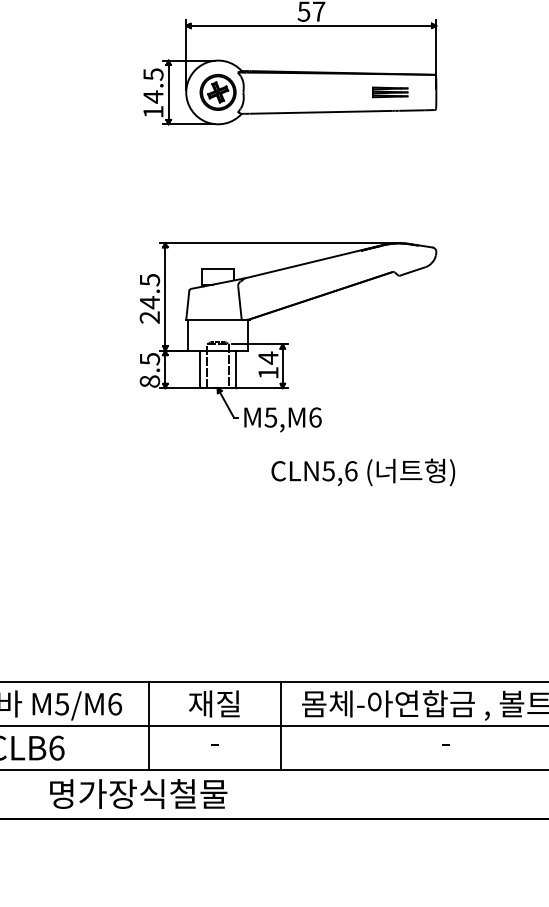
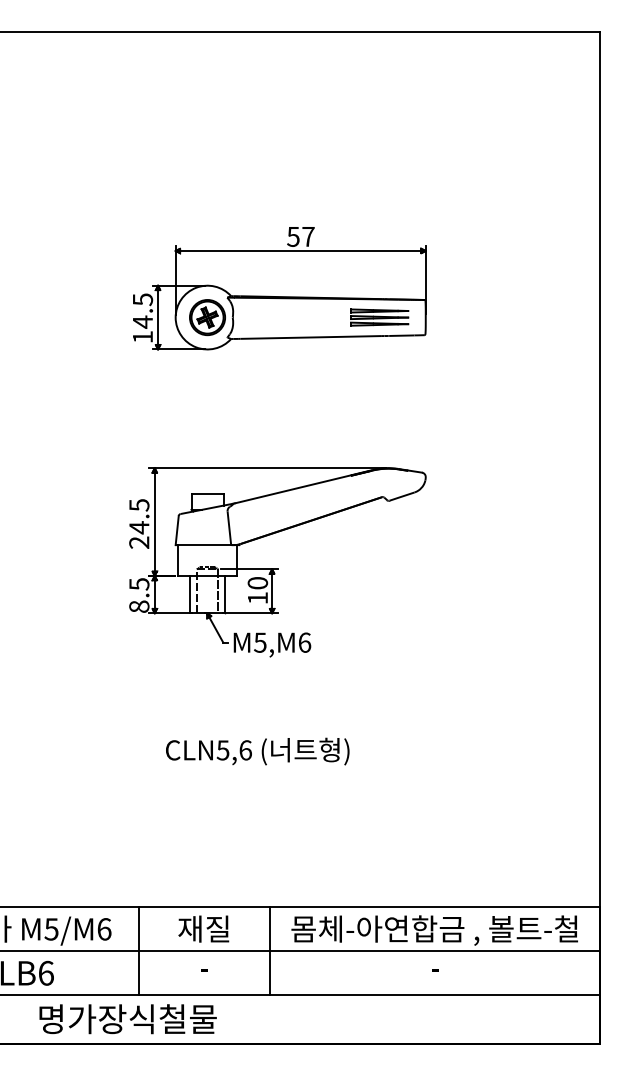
part: (390, 92) -> (379, 317), size x1.67
text: (268, 358) -> (257, 583), 14 -> 10
text: (363, 472) -> (257, 751), moved

